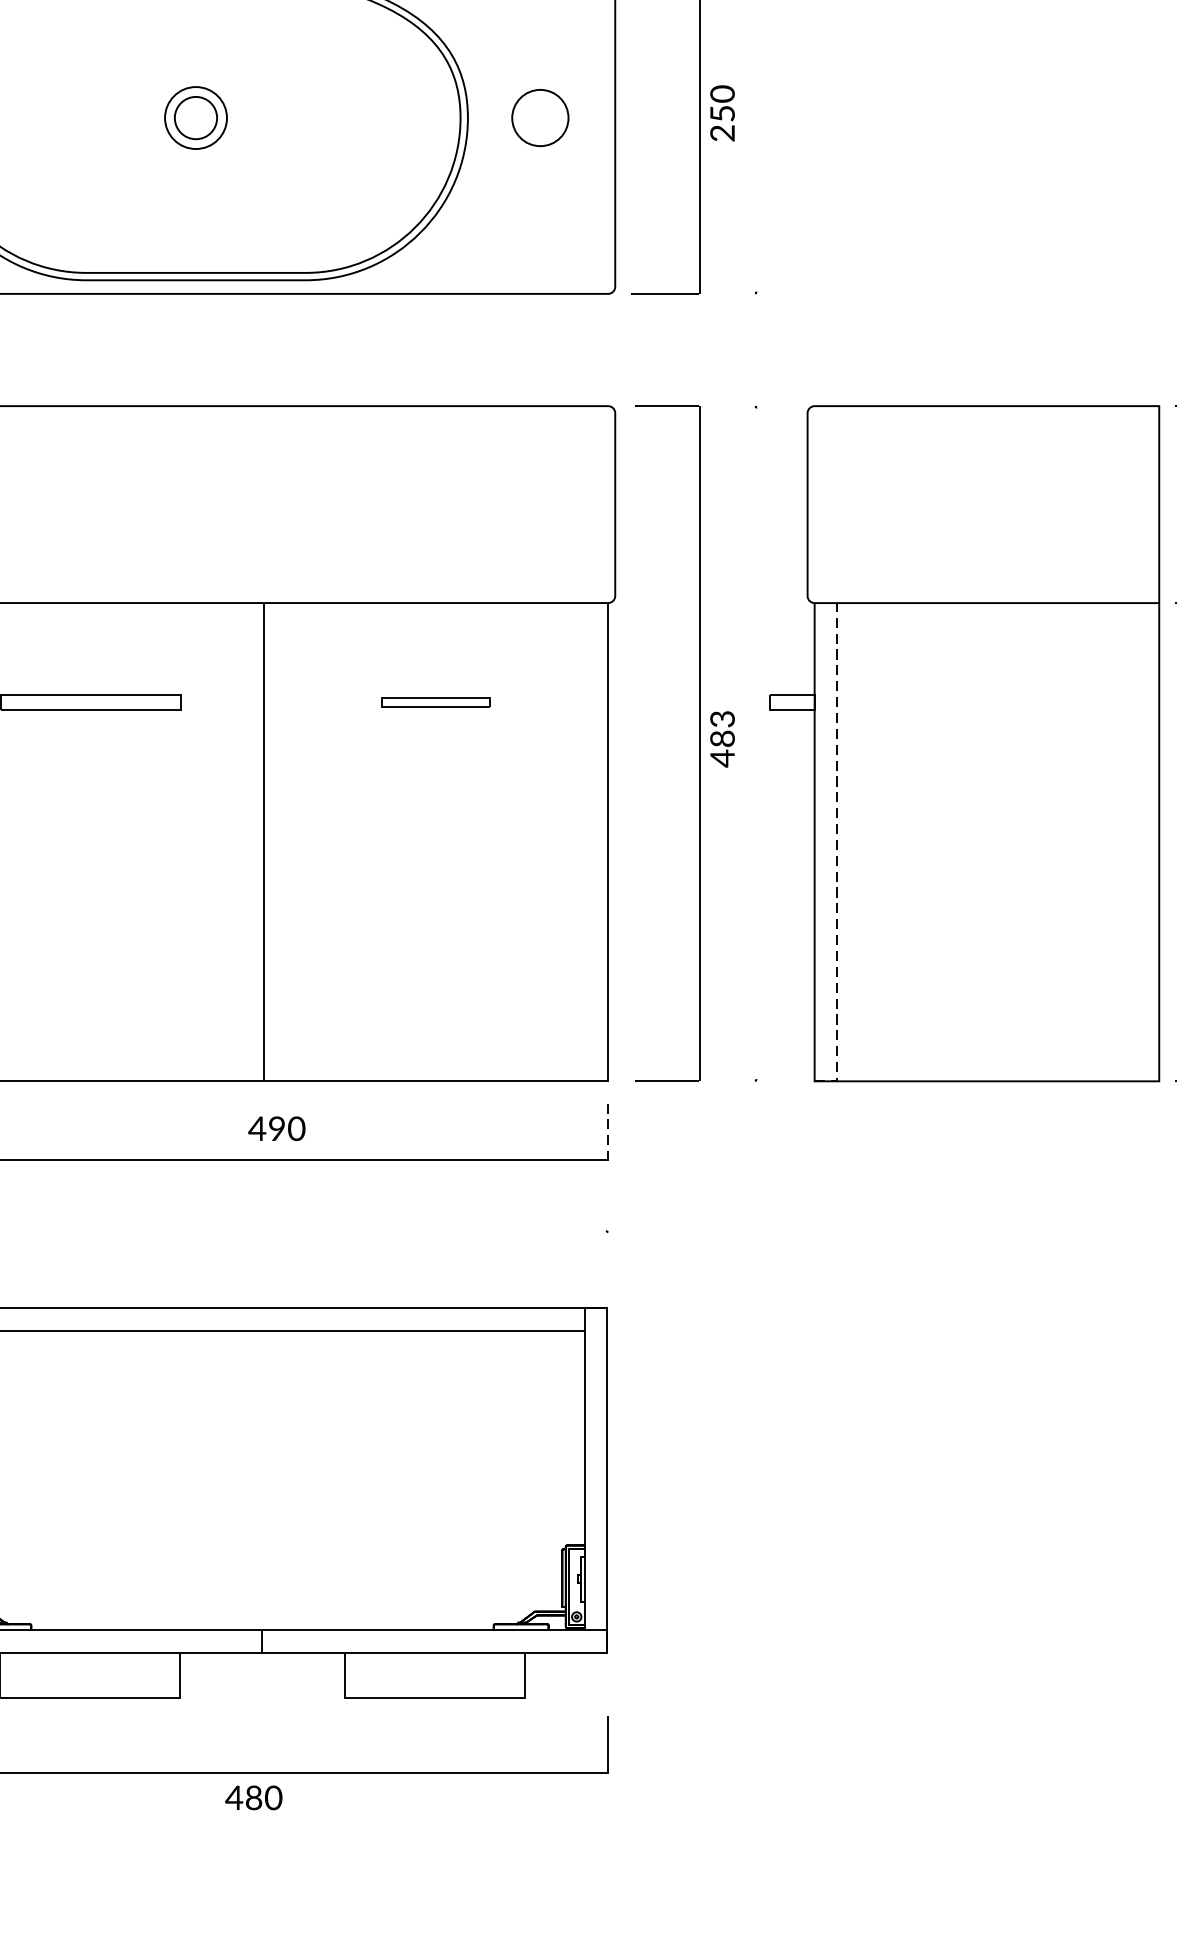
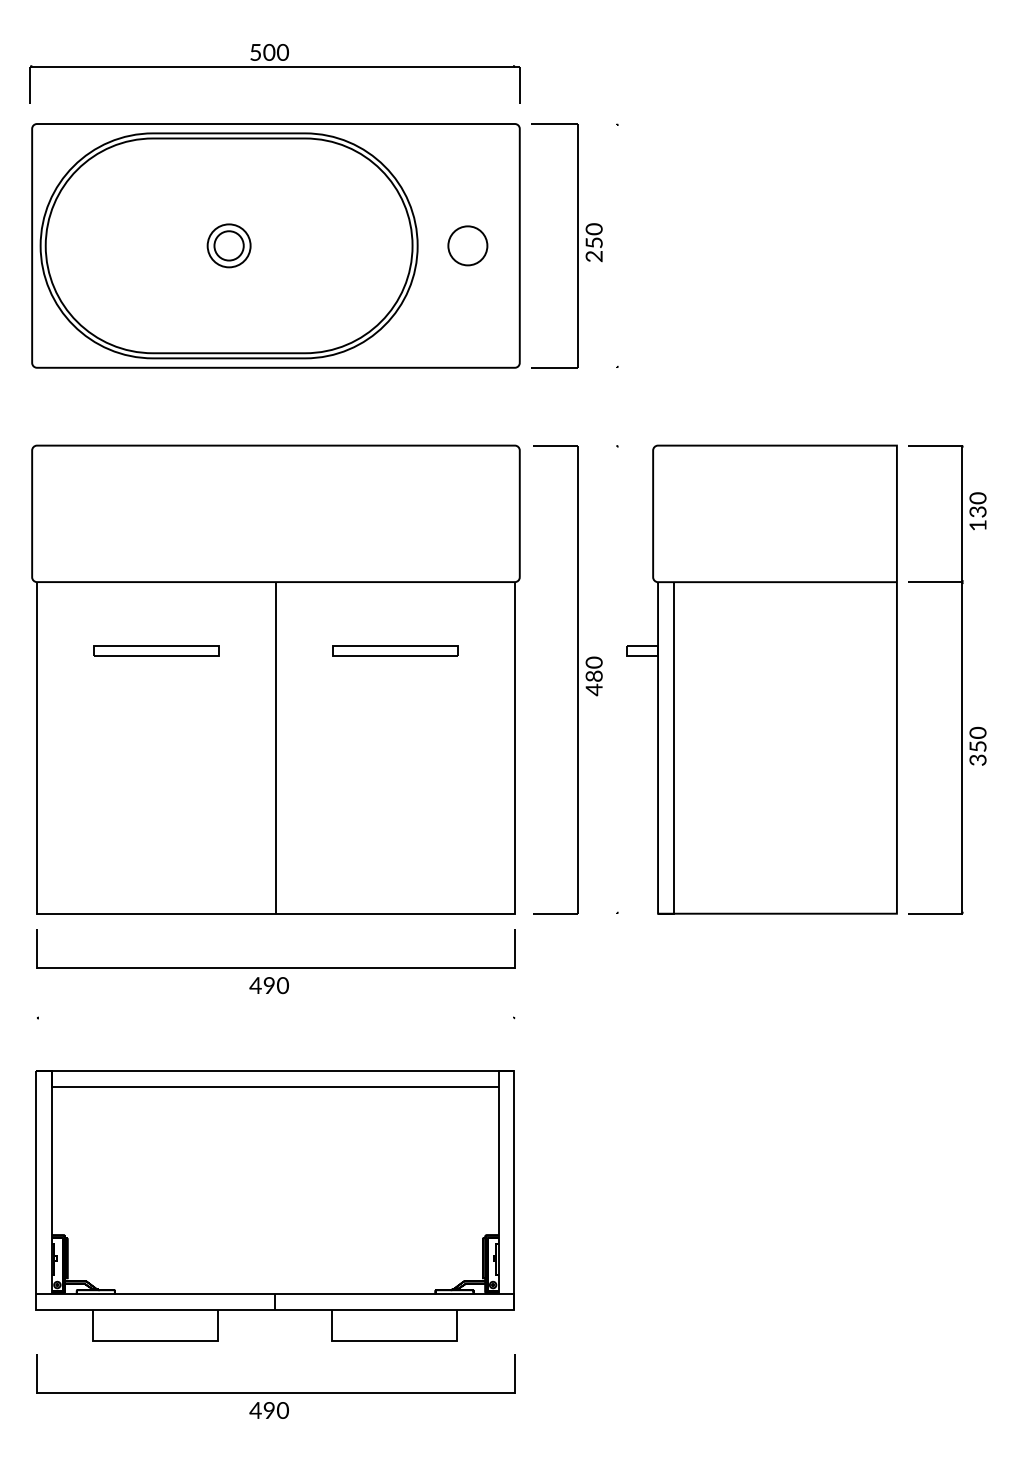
part: (435, 701) -> (395, 650), size x1.67
text: (723, 718) -> (594, 662), 483 -> 480
line: (836, 853) -> (673, 755), dashed -> solid
text: (275, 1128) -> (268, 985), moved
line: (607, 1131) -> (514, 948), dashed -> solid
text: (252, 1799) -> (268, 1411), 480 -> 490

